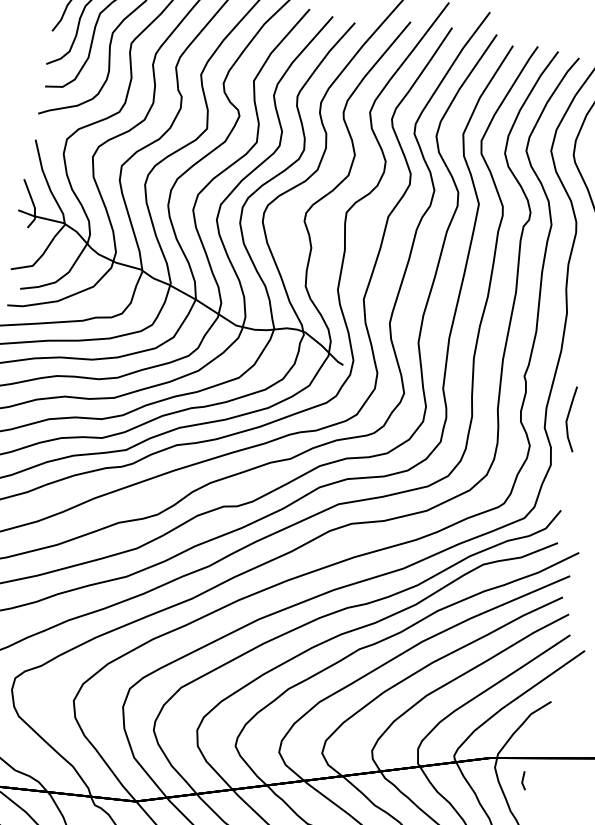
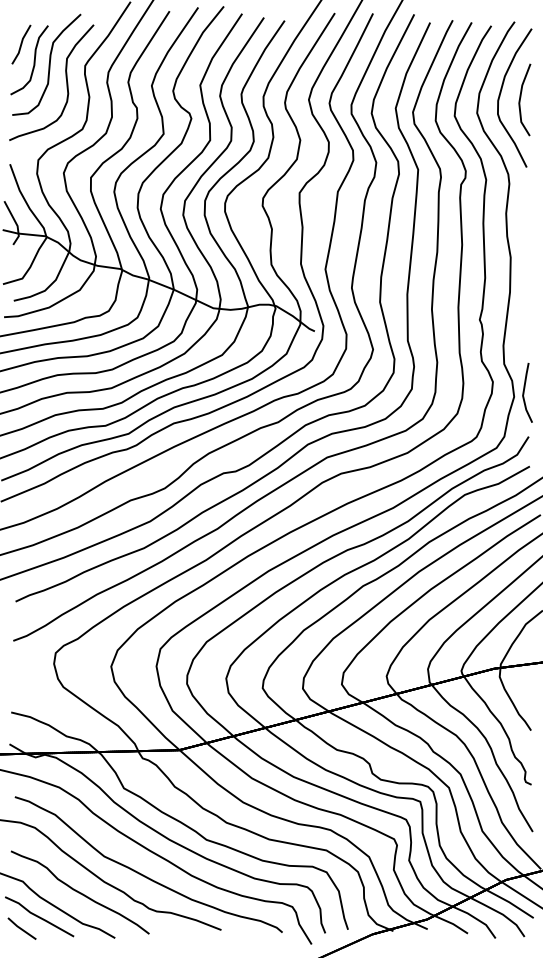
line: (568, 418) -> (524, 392), moved
part: (524, 779) -> (527, 684), removed

